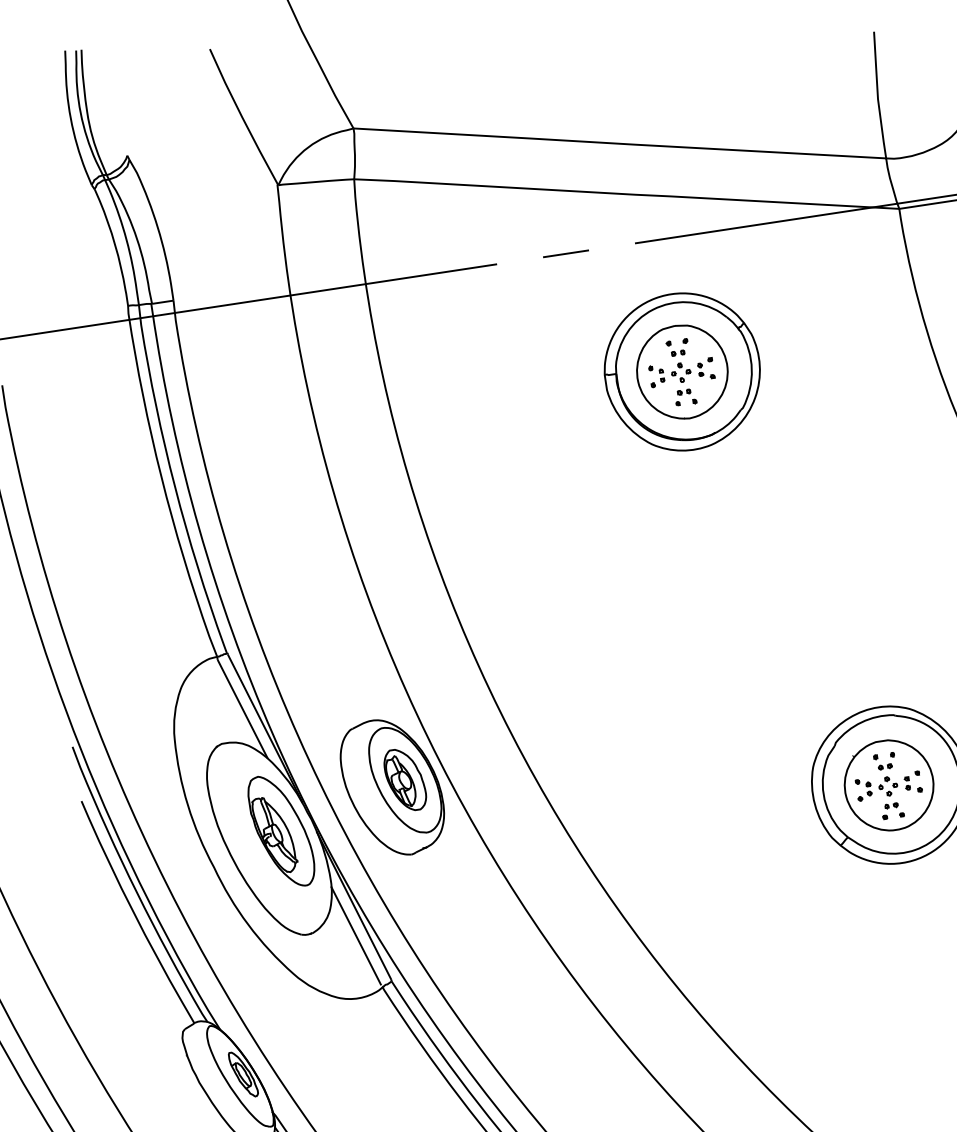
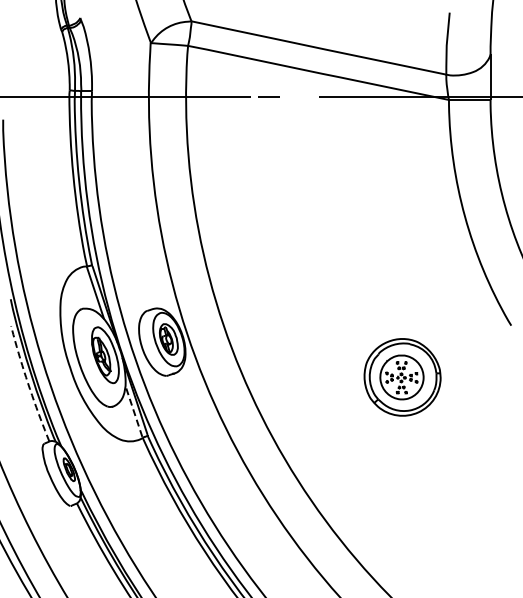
line: (565, 252) -> (268, 96), moved
part: (682, 371) -> (332, 162), removed
line: (134, 914) -> (28, 384), solid -> dashed
line: (355, 934) -> (133, 410), solid -> dashed

